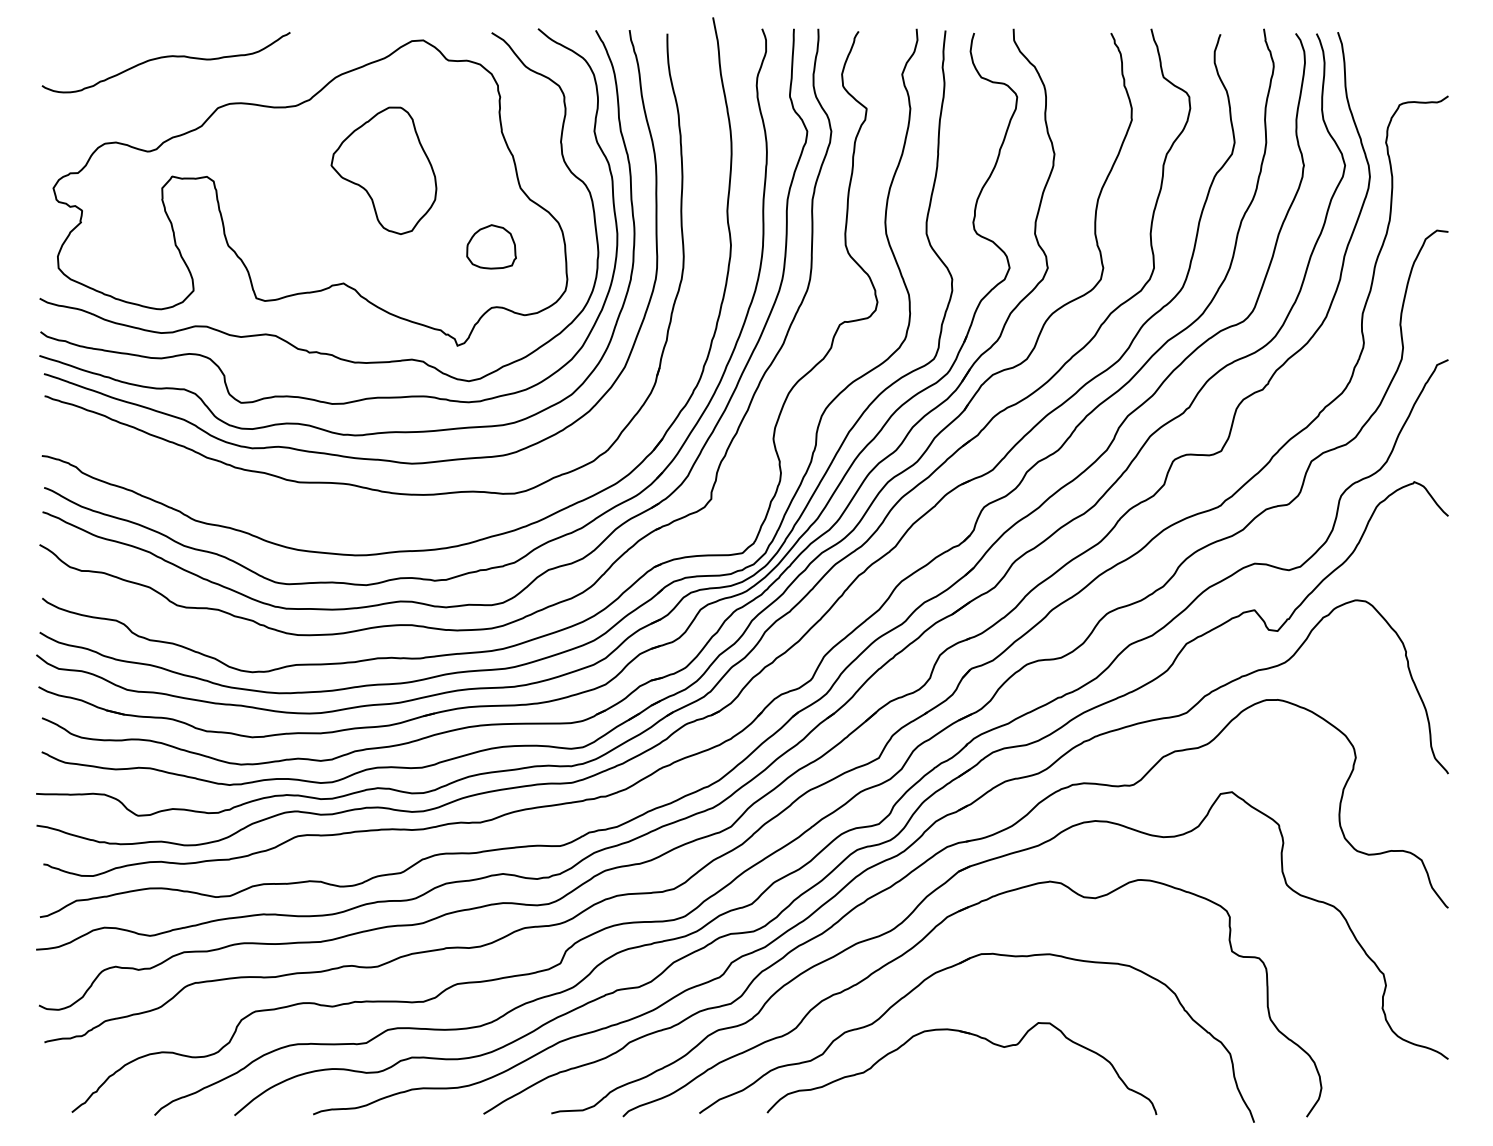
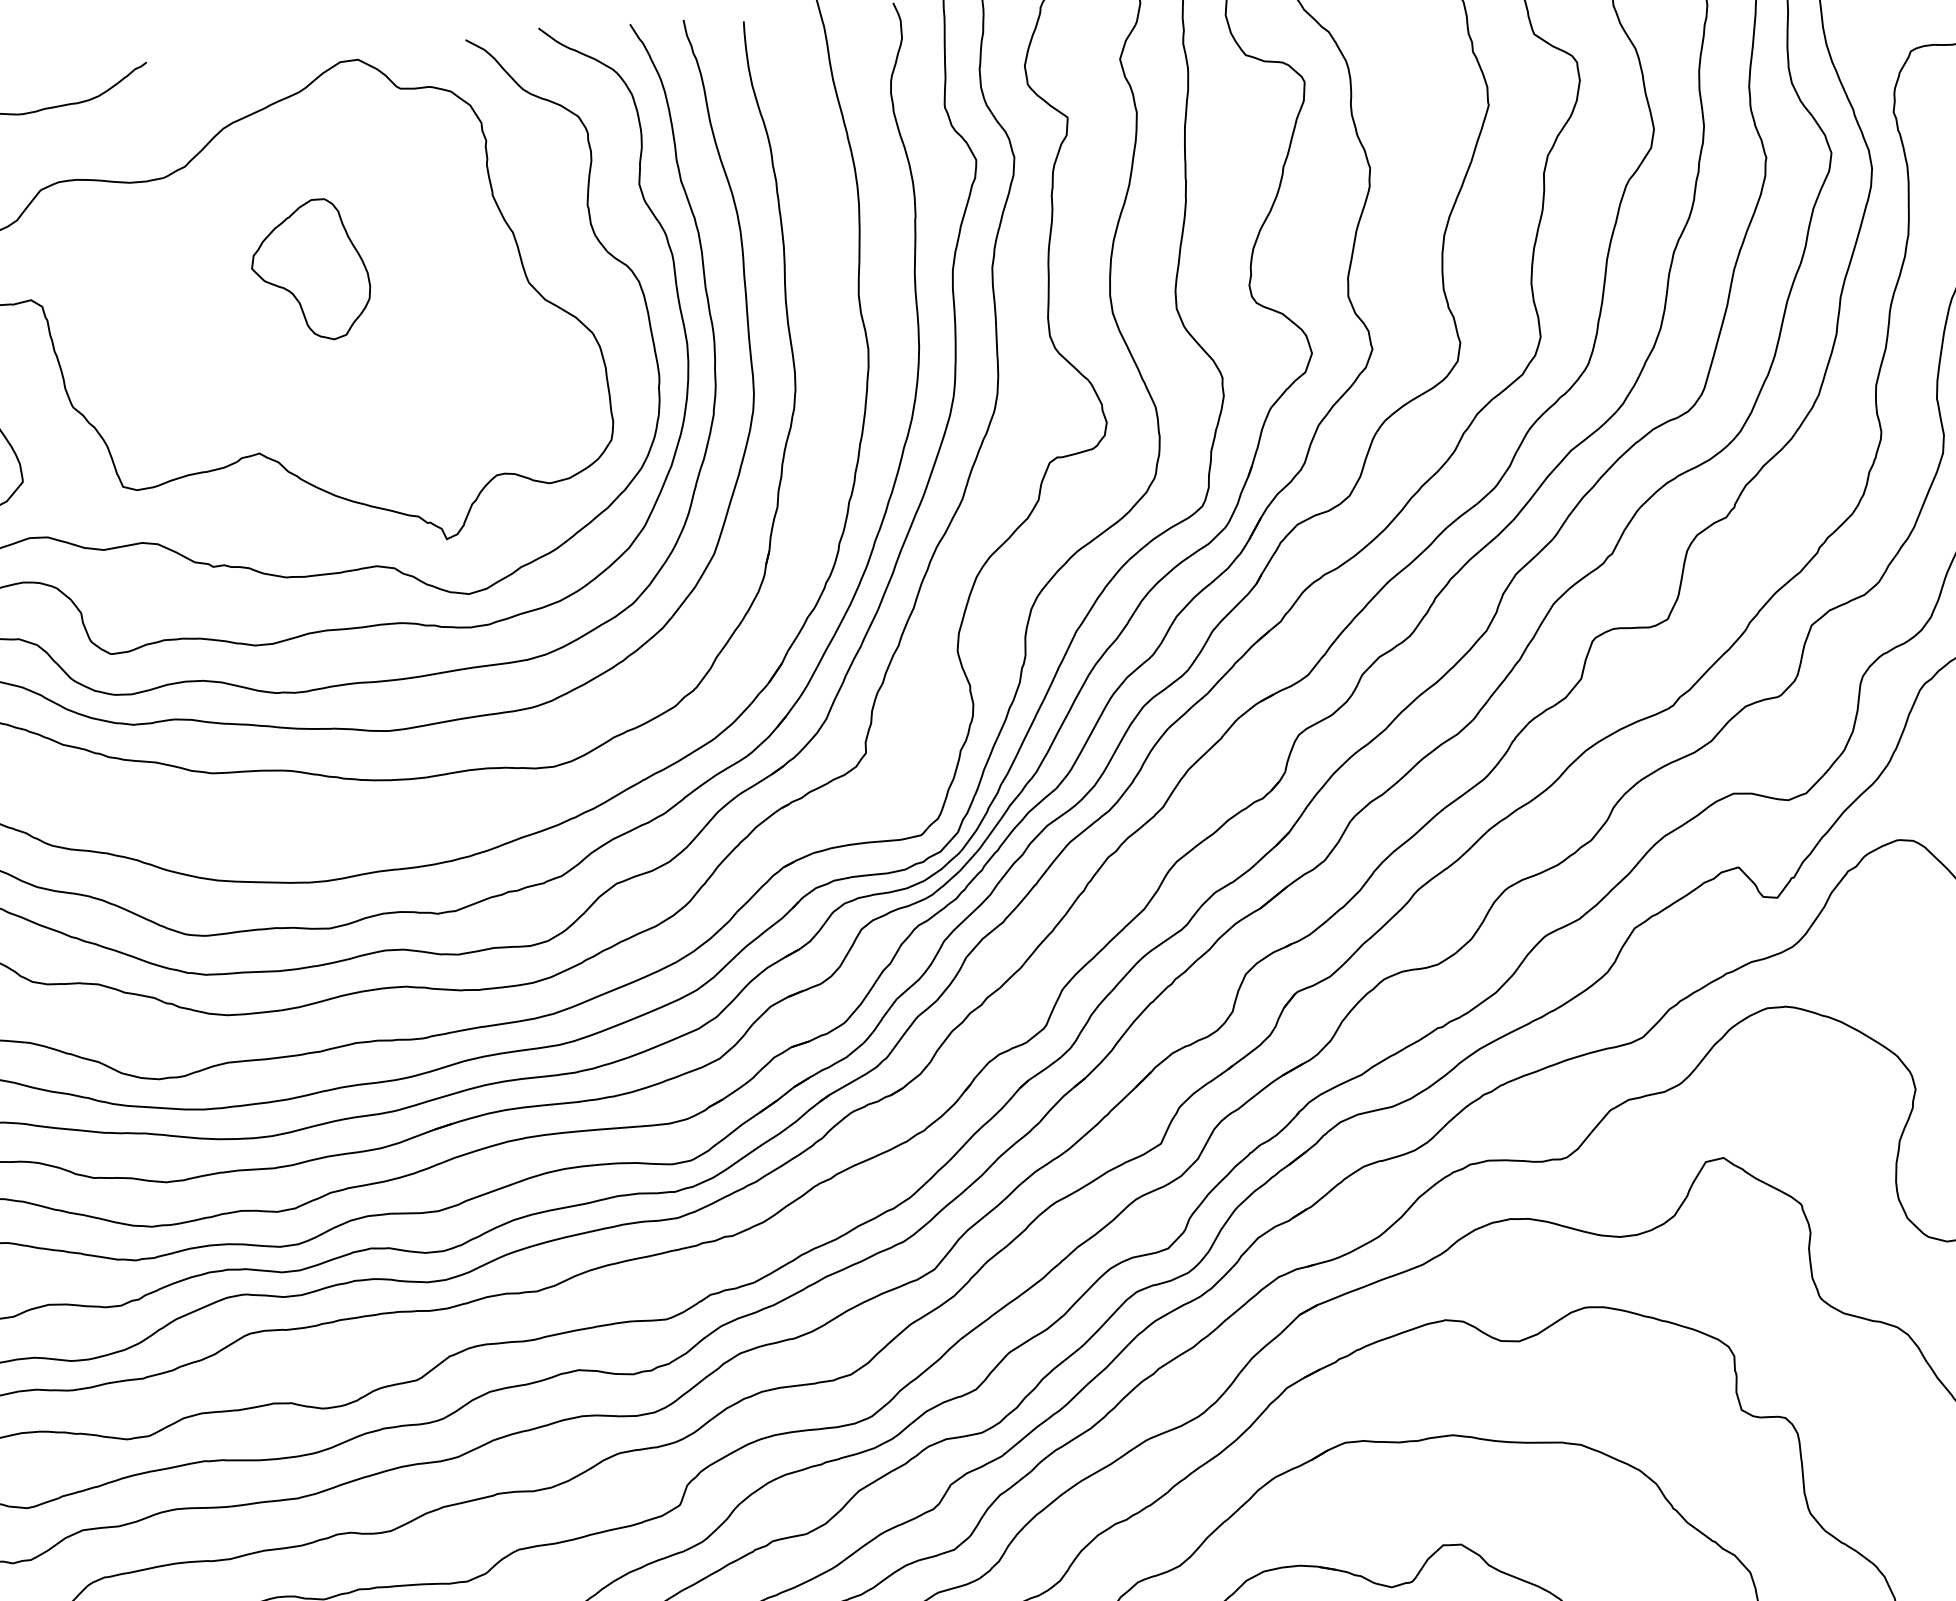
part: (383, 170) -> (309, 270), size x0.7
part: (491, 246) -> (489, 378), removed

